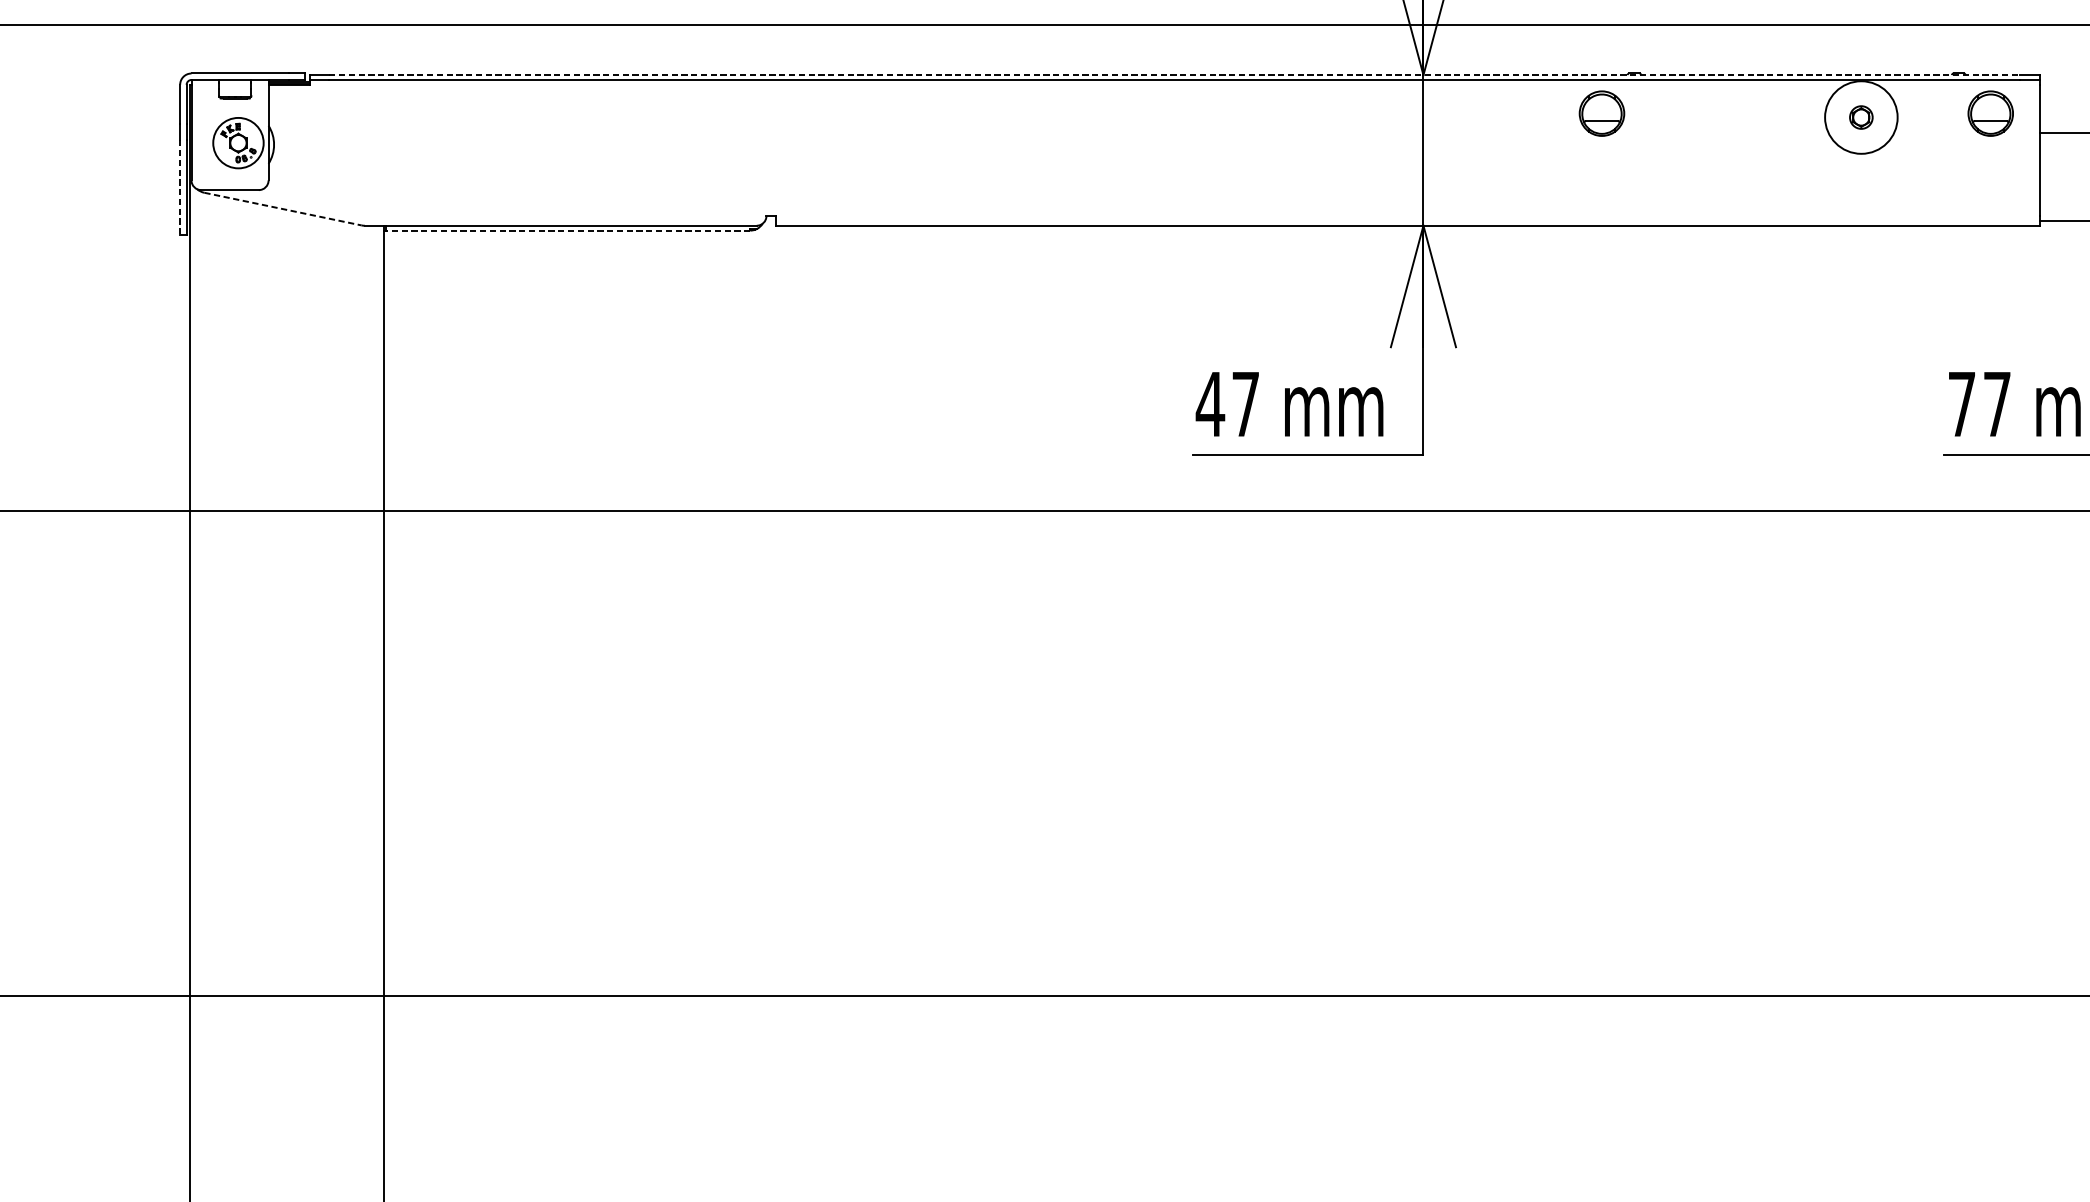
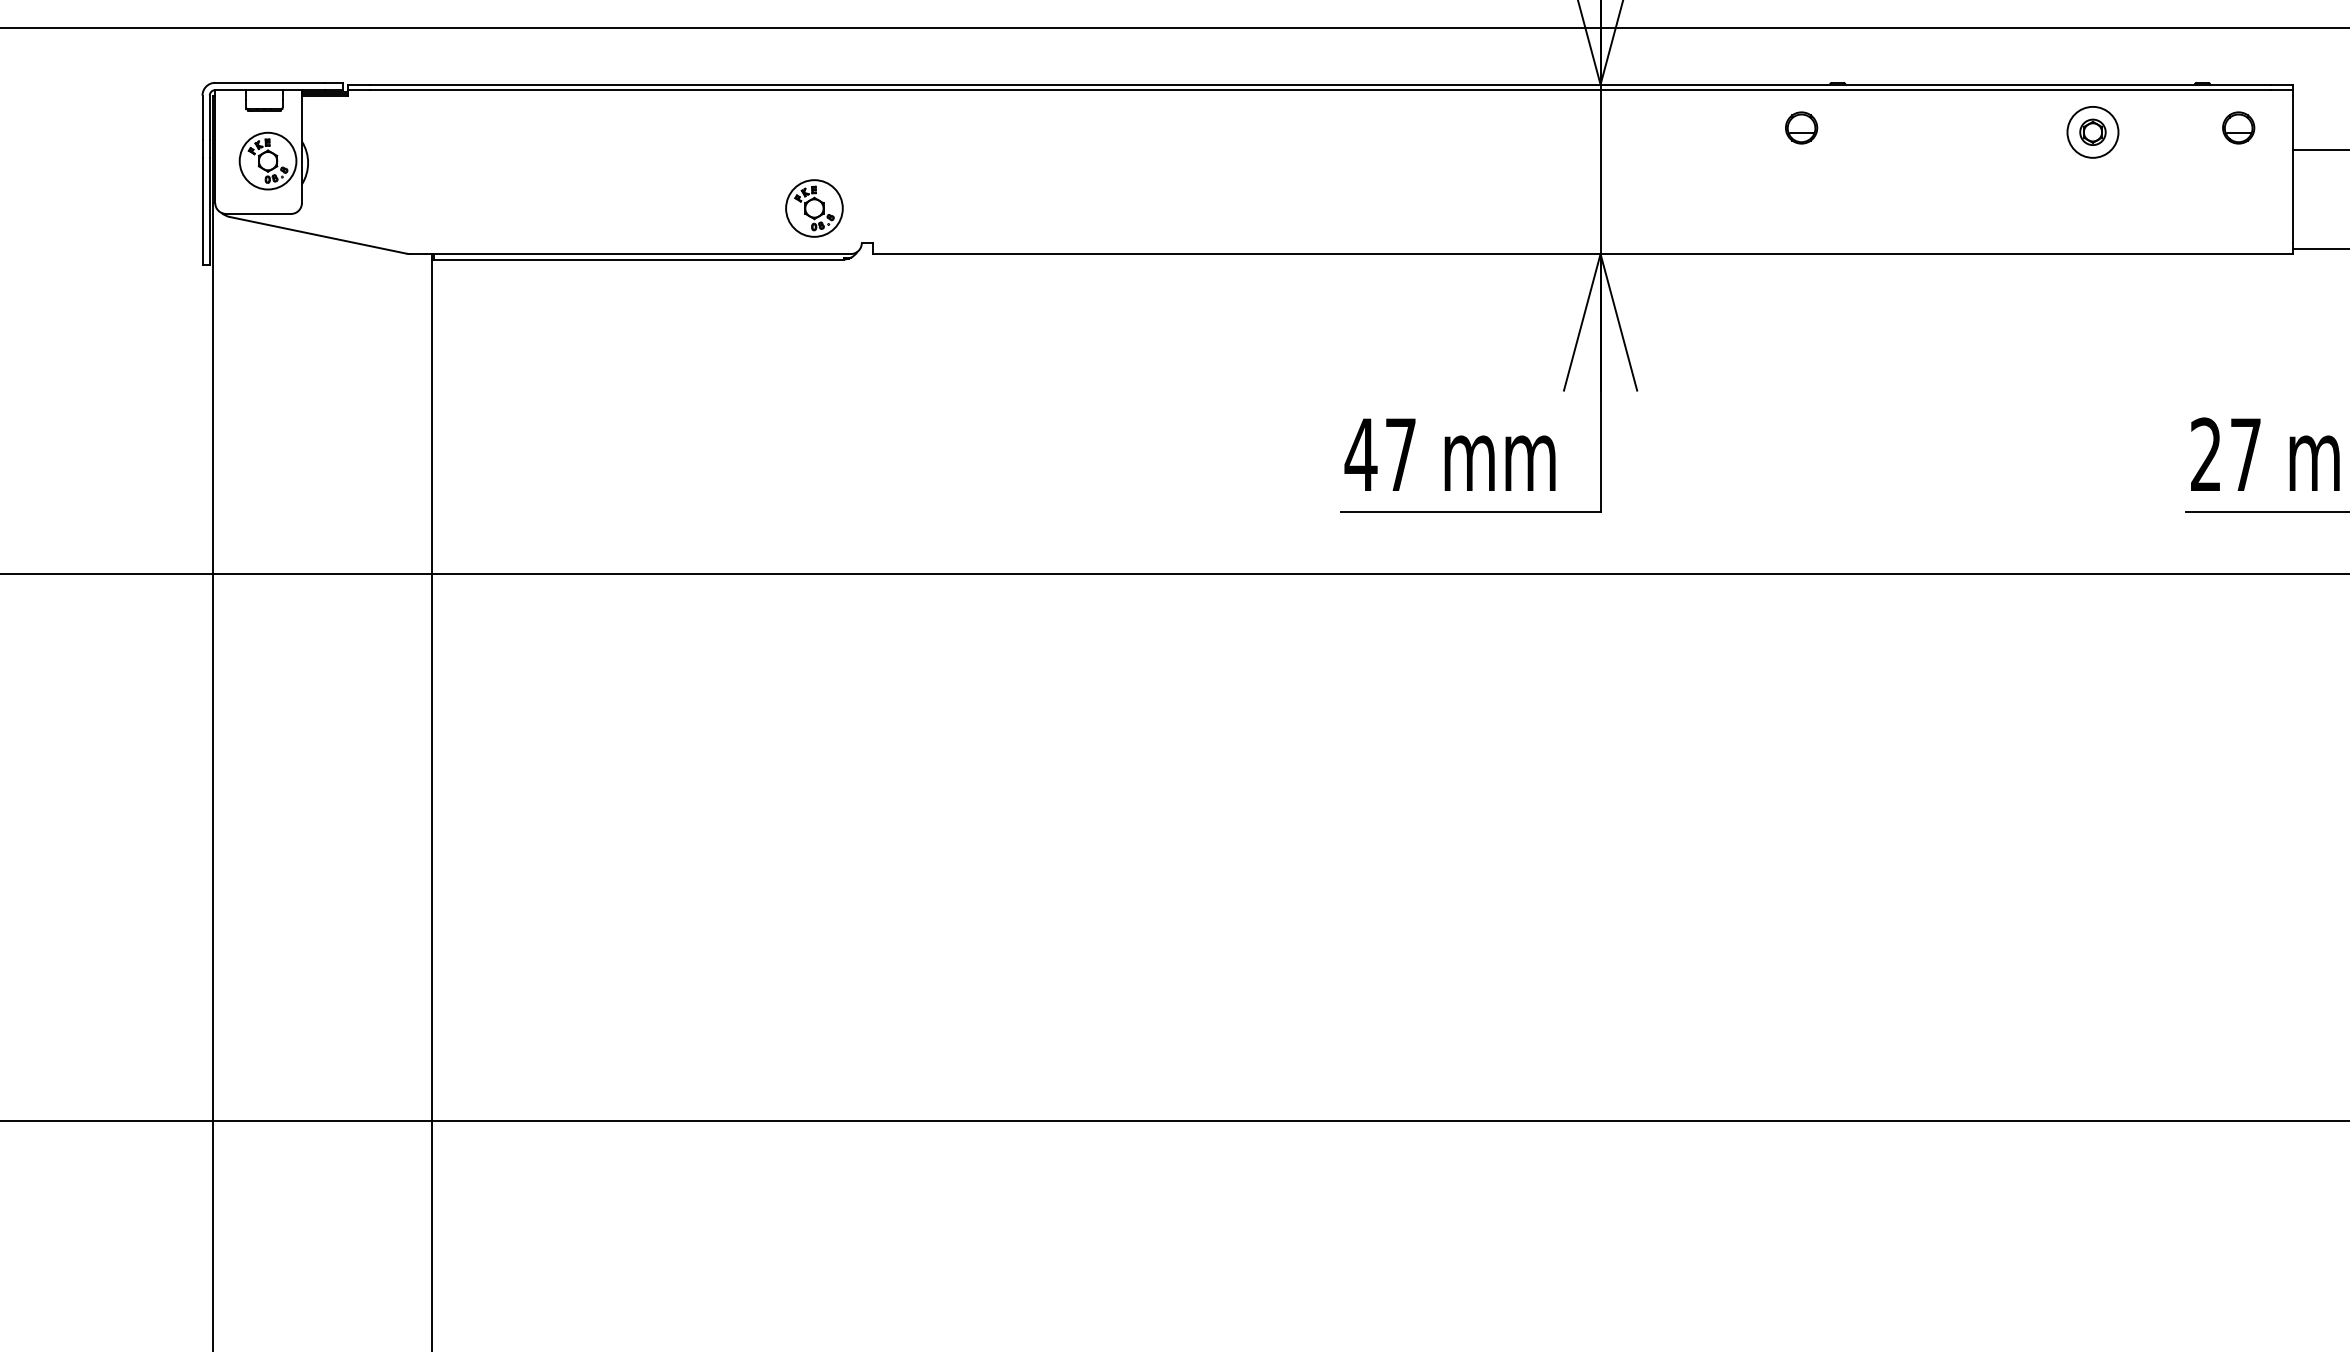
line: (1174, 74) -> (1320, 84), dashed -> solid
part: (1602, 113) -> (1801, 127), size x0.62
part: (1990, 113) -> (2238, 127), size x0.62
circle: (1860, 116) -> (2092, 131), size x0.62
part: (724, 185) -> (814, 208), added
line: (180, 187) -> (202, 211), dashed -> solid
line: (283, 209) -> (318, 235), dashed -> solid
line: (567, 230) -> (638, 259), dashed -> solid
text: (1961, 403) -> (2205, 453), 77 -> 27

